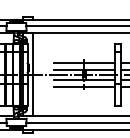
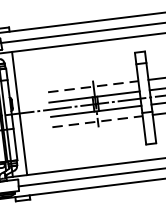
line: (84, 62) -> (93, 85), solid -> dashed
line: (84, 86) -> (98, 121), solid -> dashed

